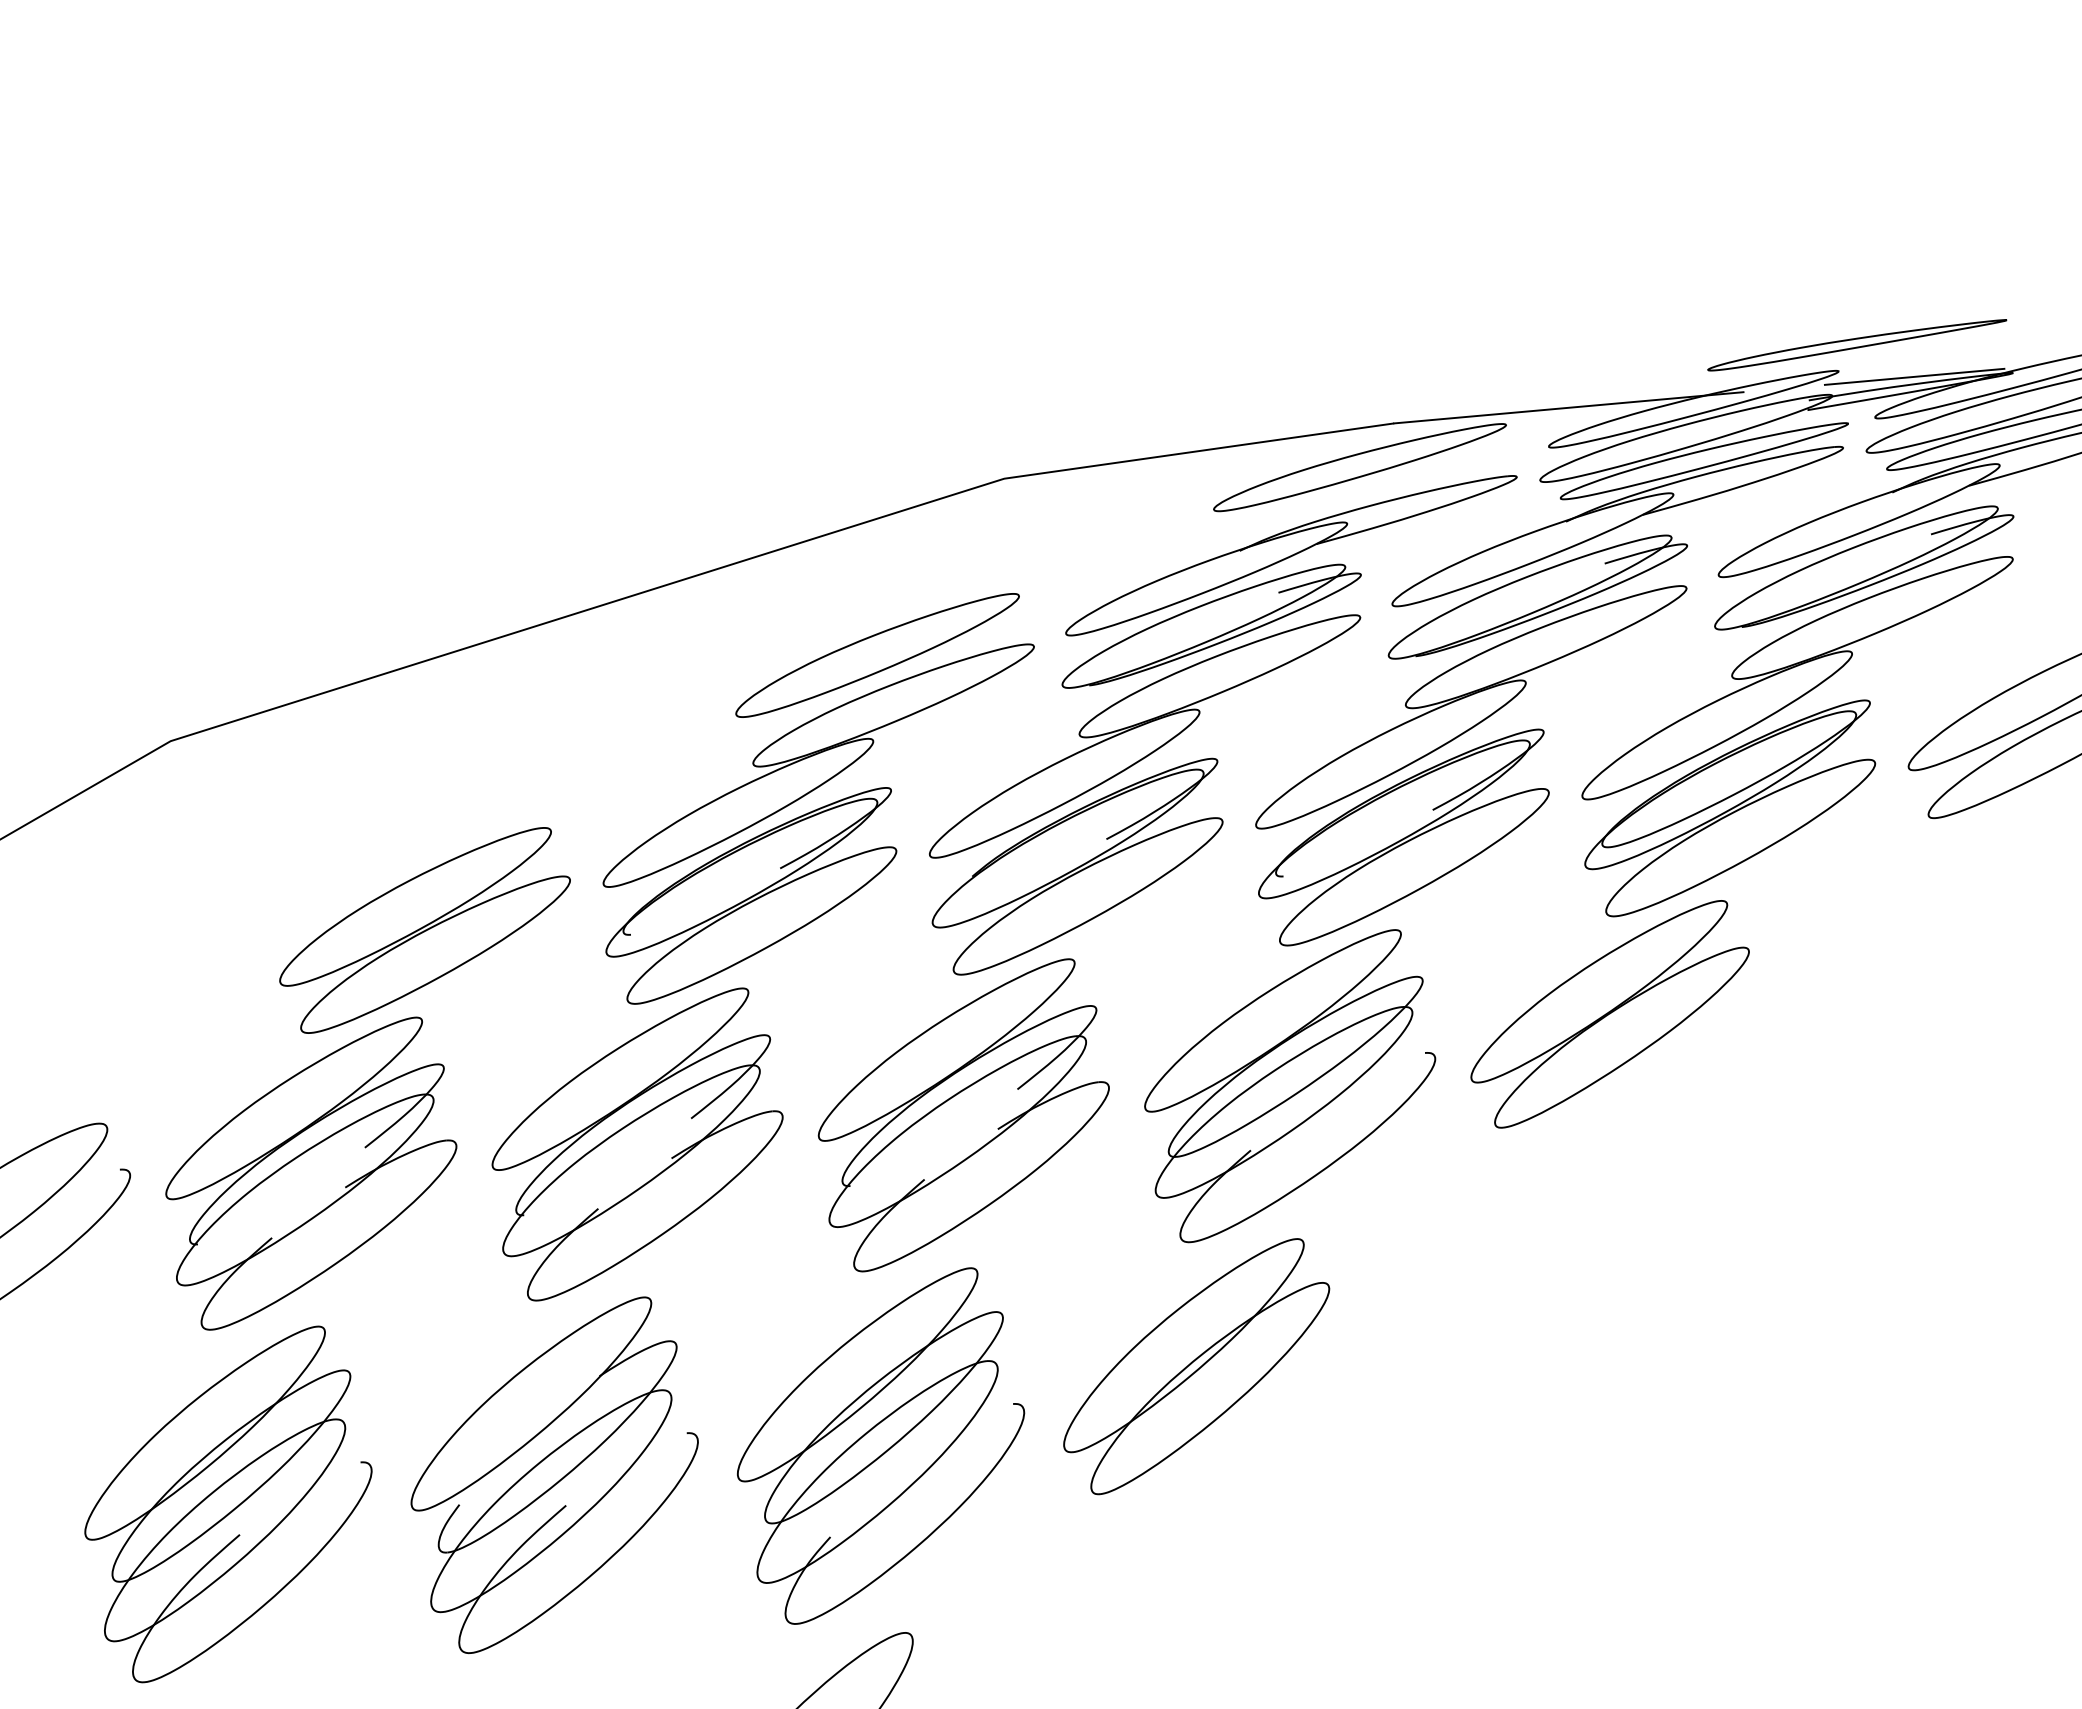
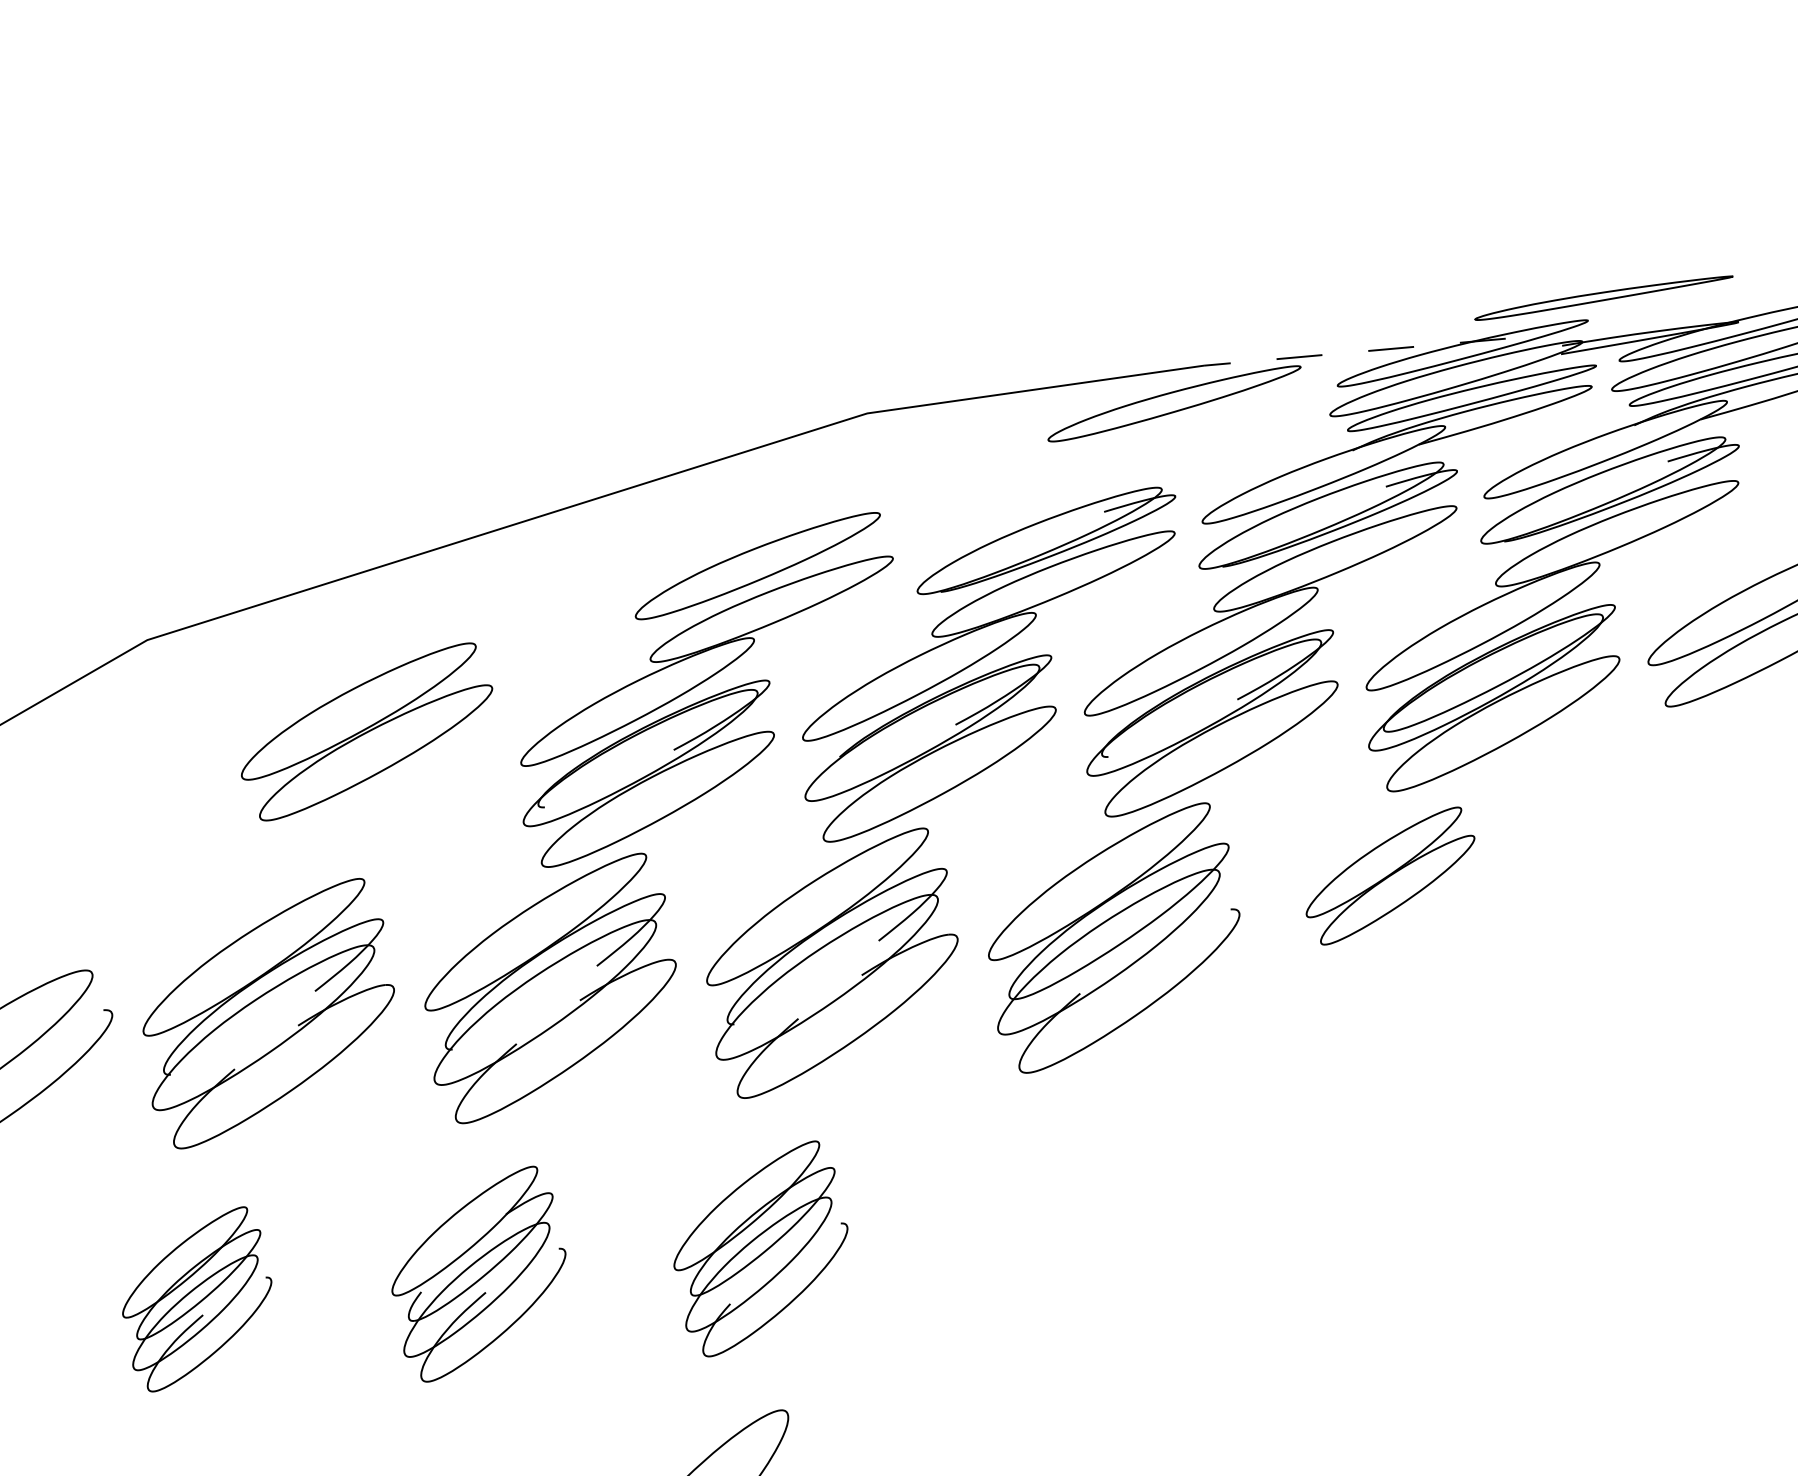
line: (1914, 376) -> (1653, 325), removed
line: (1568, 407) -> (1354, 351), solid -> dashed
part: (1291, 555) -> (1115, 479), removed
part: (424, 930) -> (366, 731), moved
part: (1609, 1014) -> (1390, 876), size x0.7
part: (1196, 1366) -> (1033, 1180), removed
part: (881, 1445) -> (761, 1248), size x0.7
part: (554, 1475) -> (478, 1274), size x0.7
part: (228, 1504) -> (197, 1299), size x0.6

